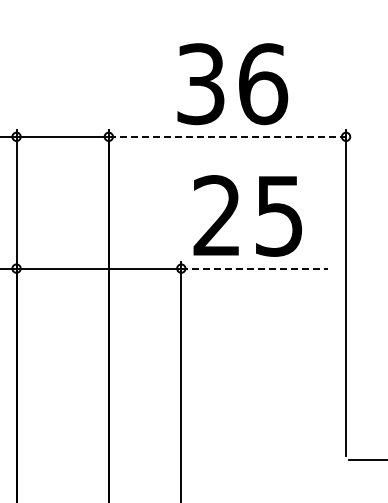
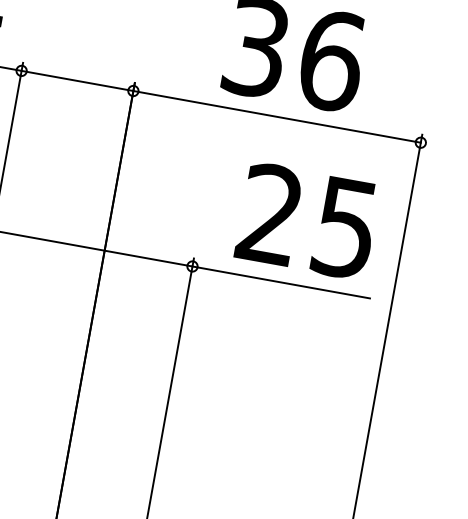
line: (227, 136) -> (277, 116), dashed -> solid
text: (247, 215) -> (307, 220), moved
line: (255, 268) -> (282, 282), dashed -> solid

